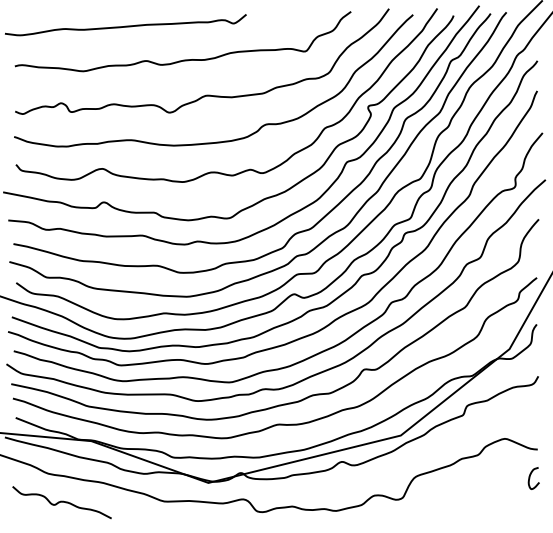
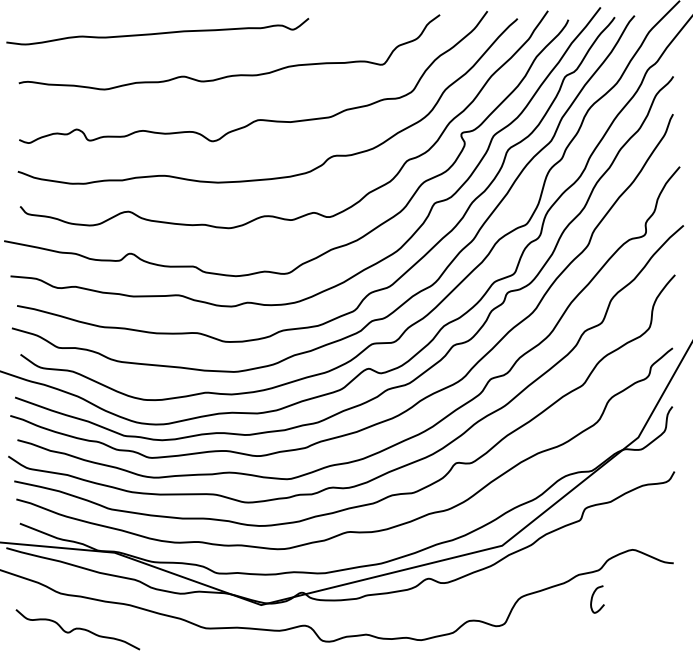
curve: (530, 478) -> (593, 599), moved

